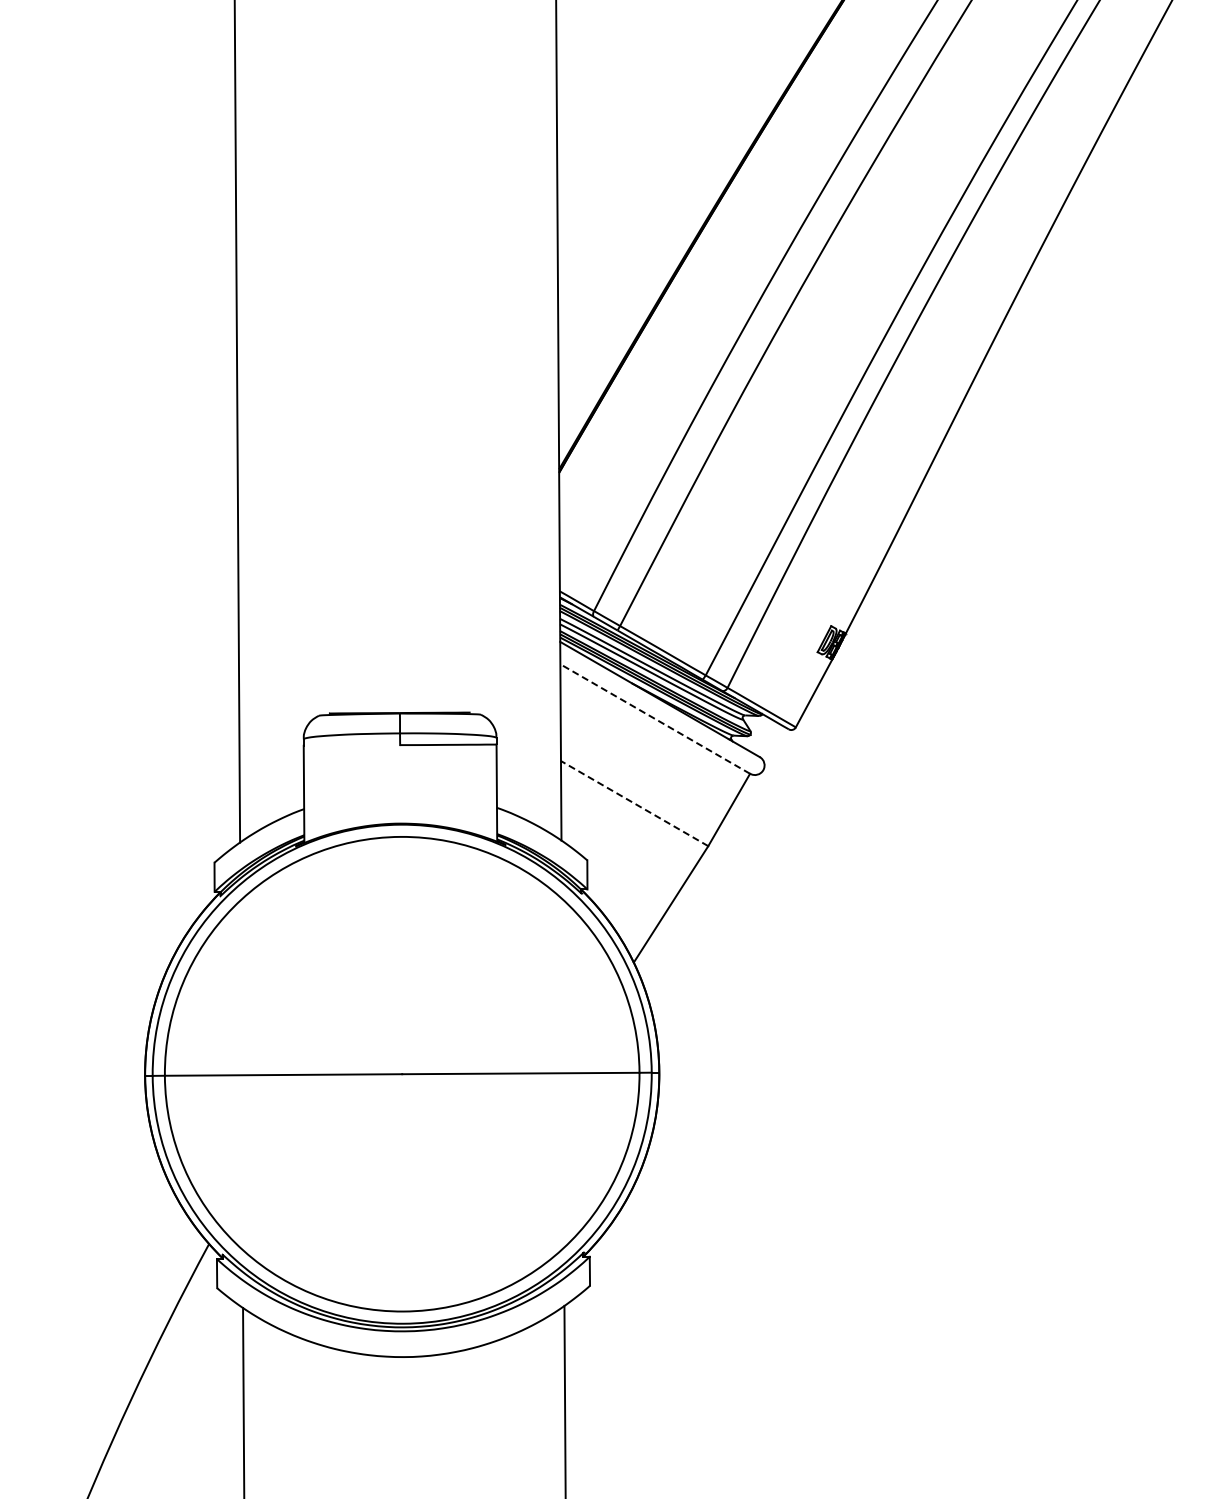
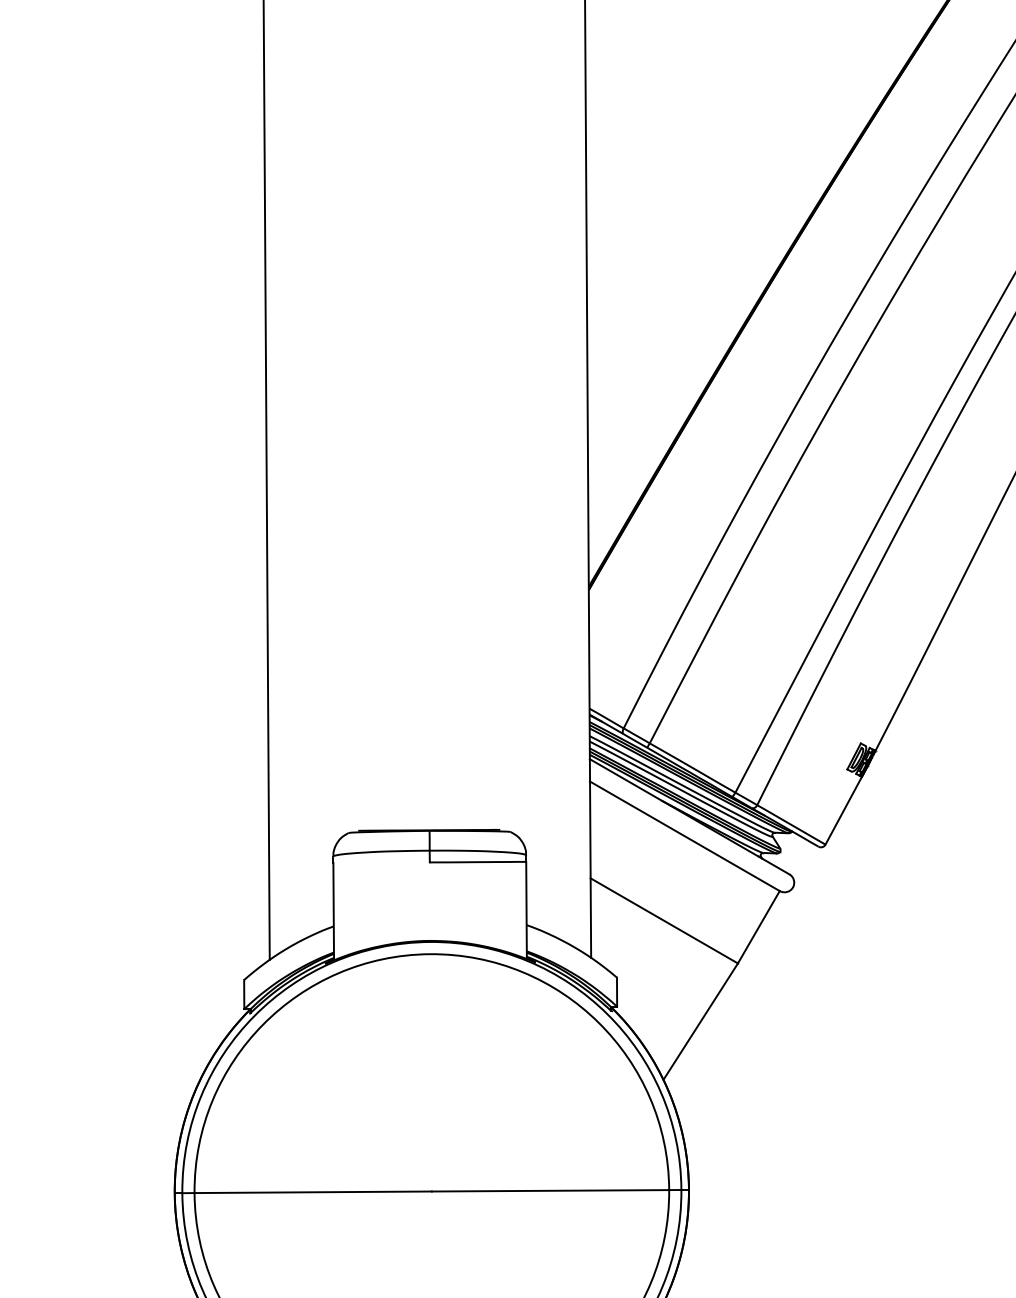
line: (655, 719) -> (685, 836), dashed -> solid
line: (634, 803) -> (664, 920), dashed -> solid

